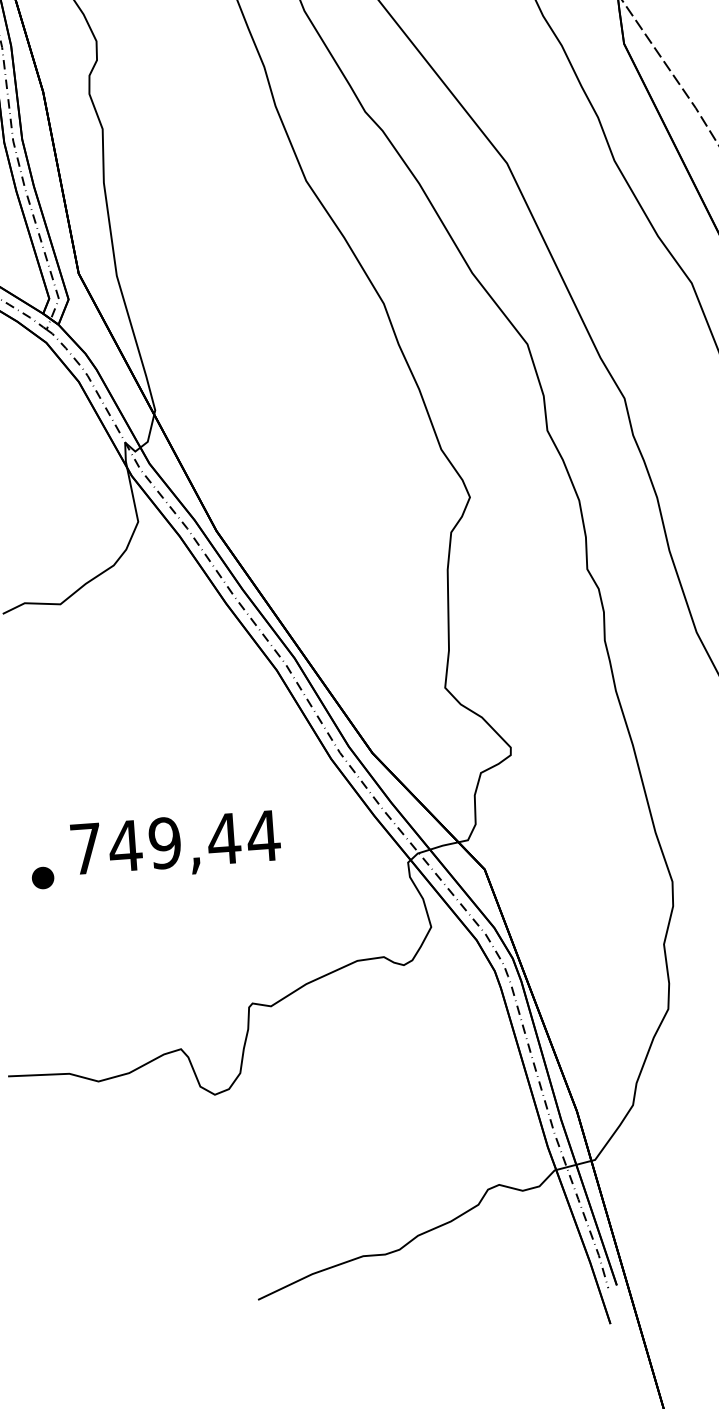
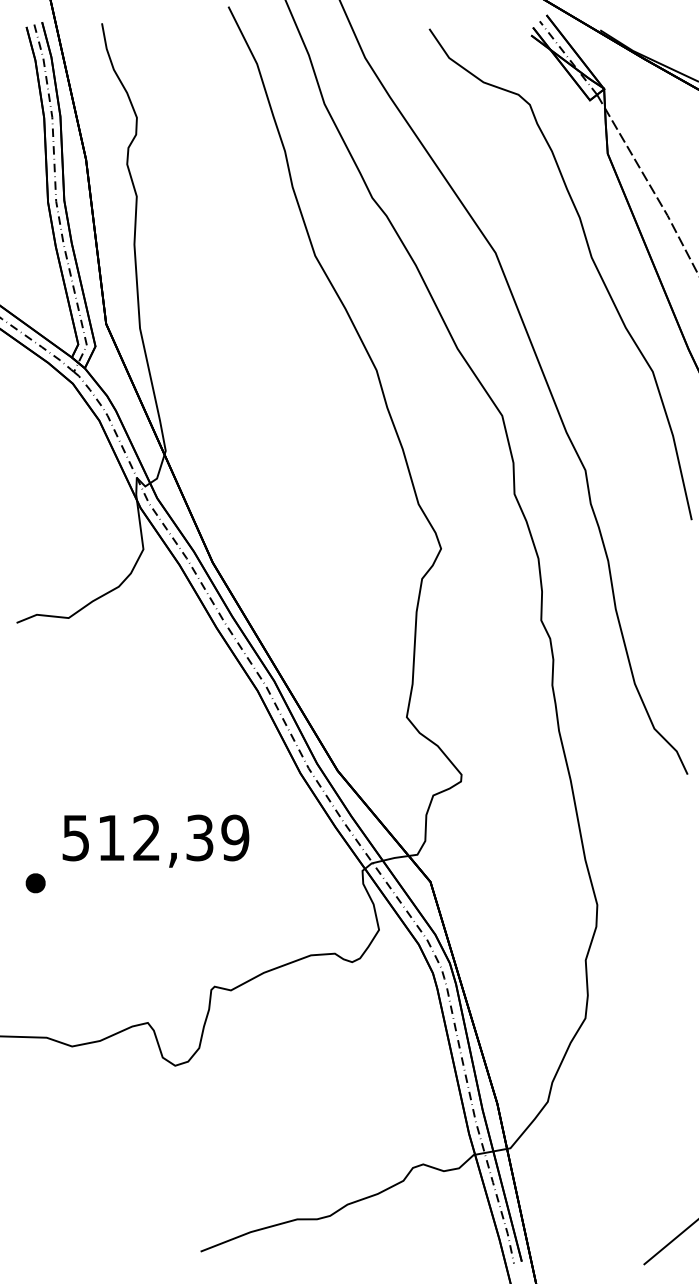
text: (174, 841) -> (155, 837), 749,44 -> 512,39
part: (42, 878) -> (35, 883), moved

